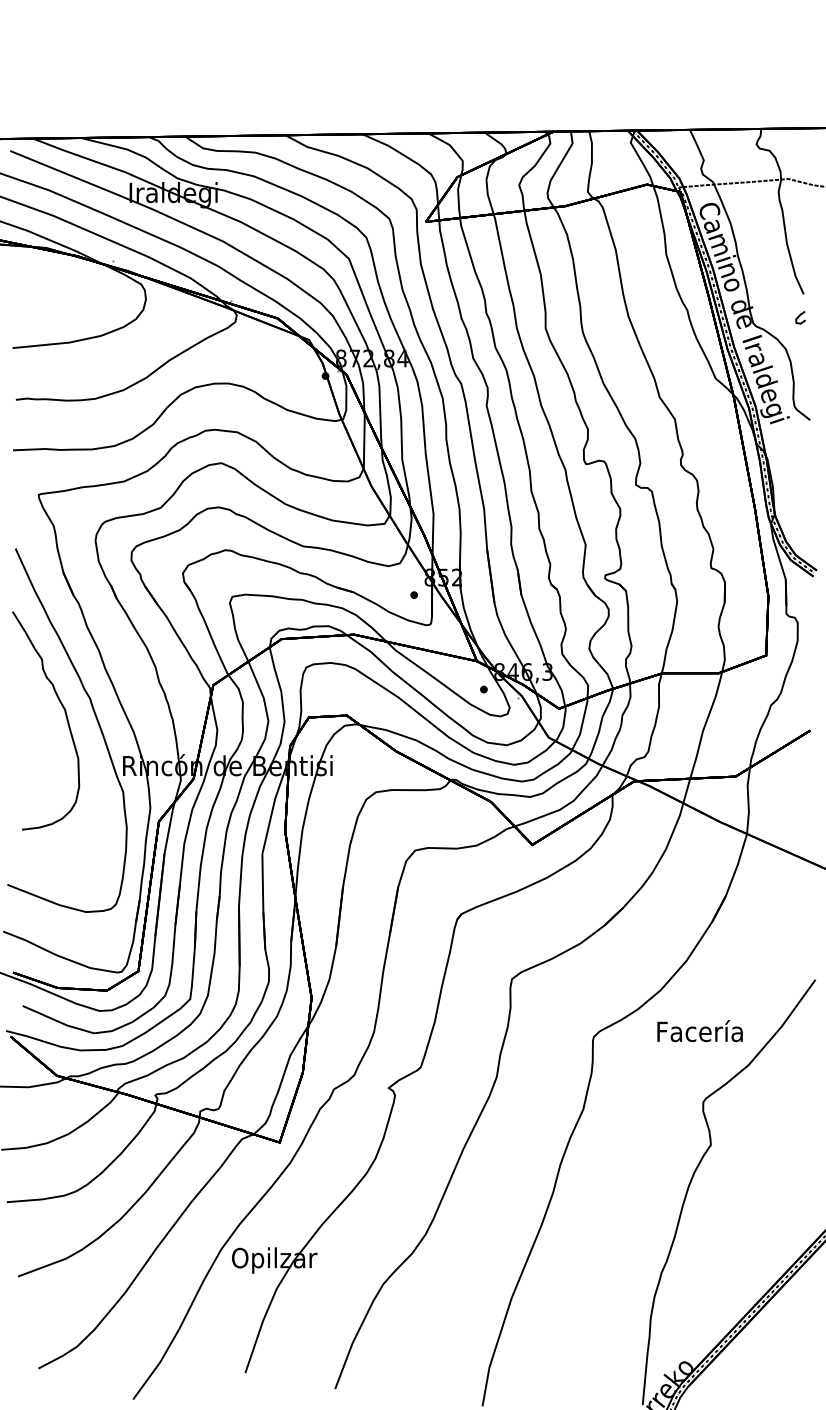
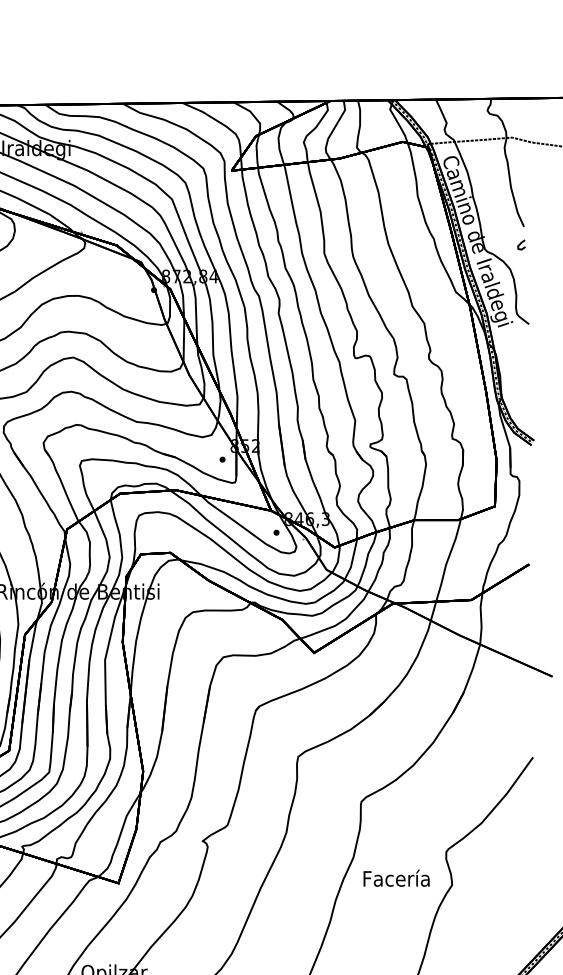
text: (699, 1031) -> (396, 878), moved

